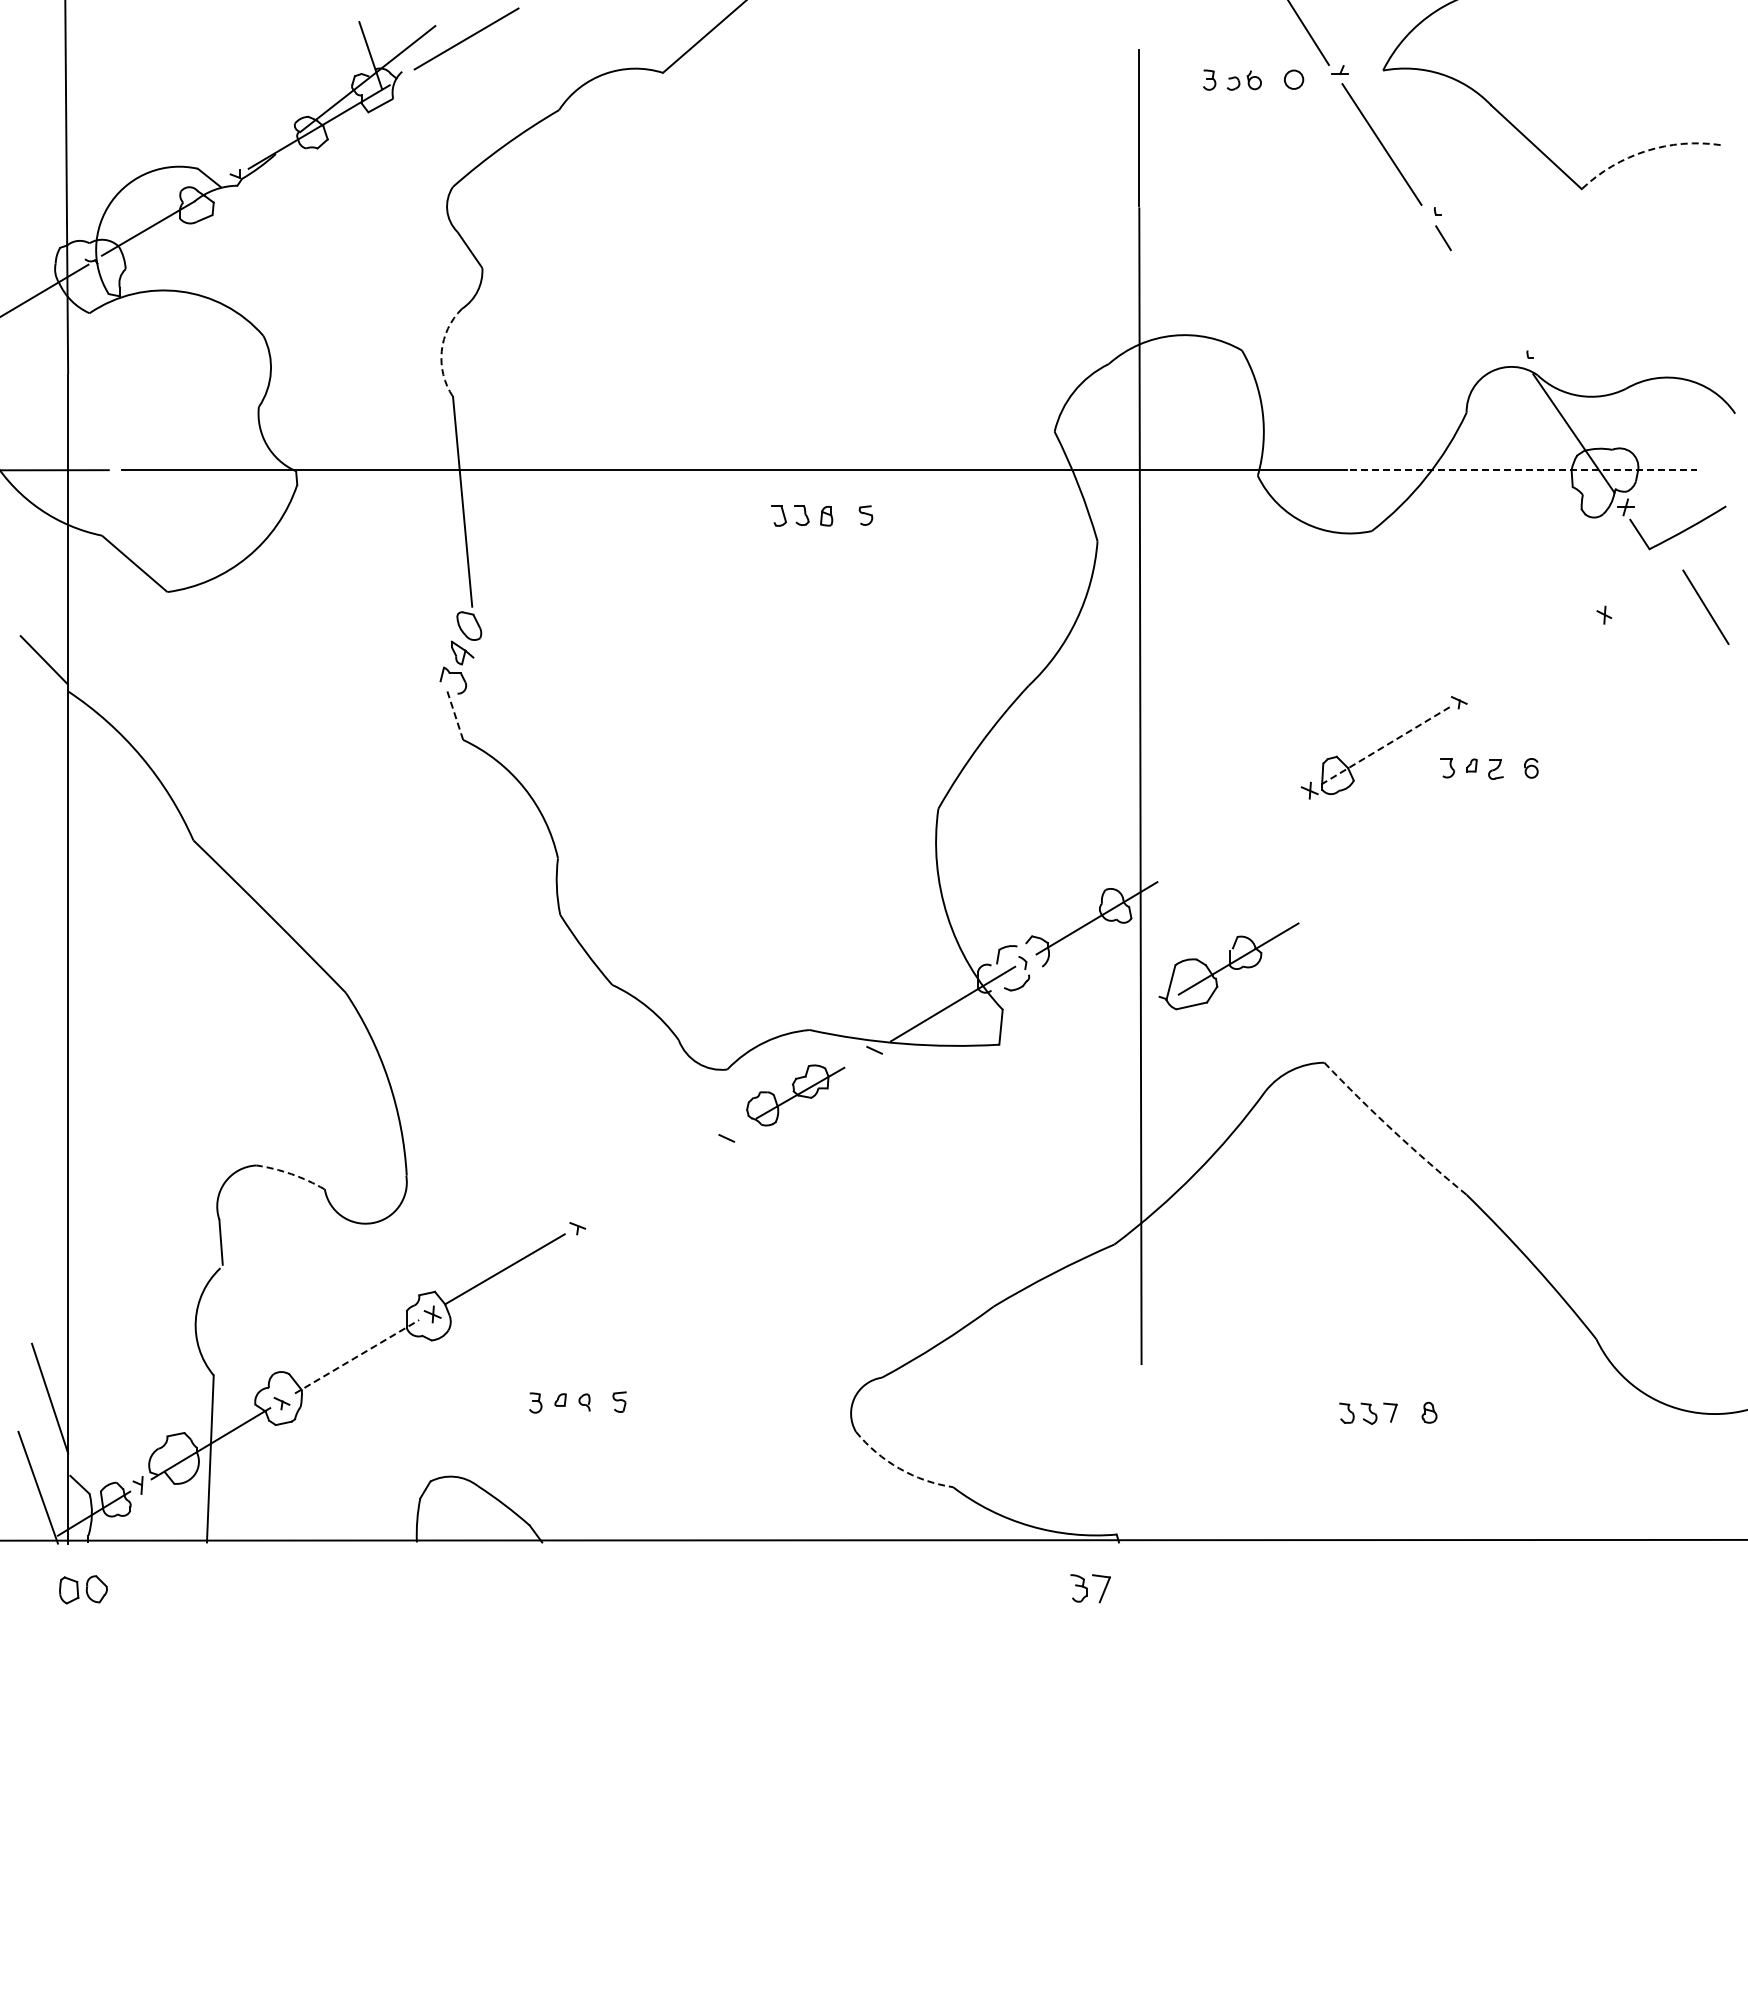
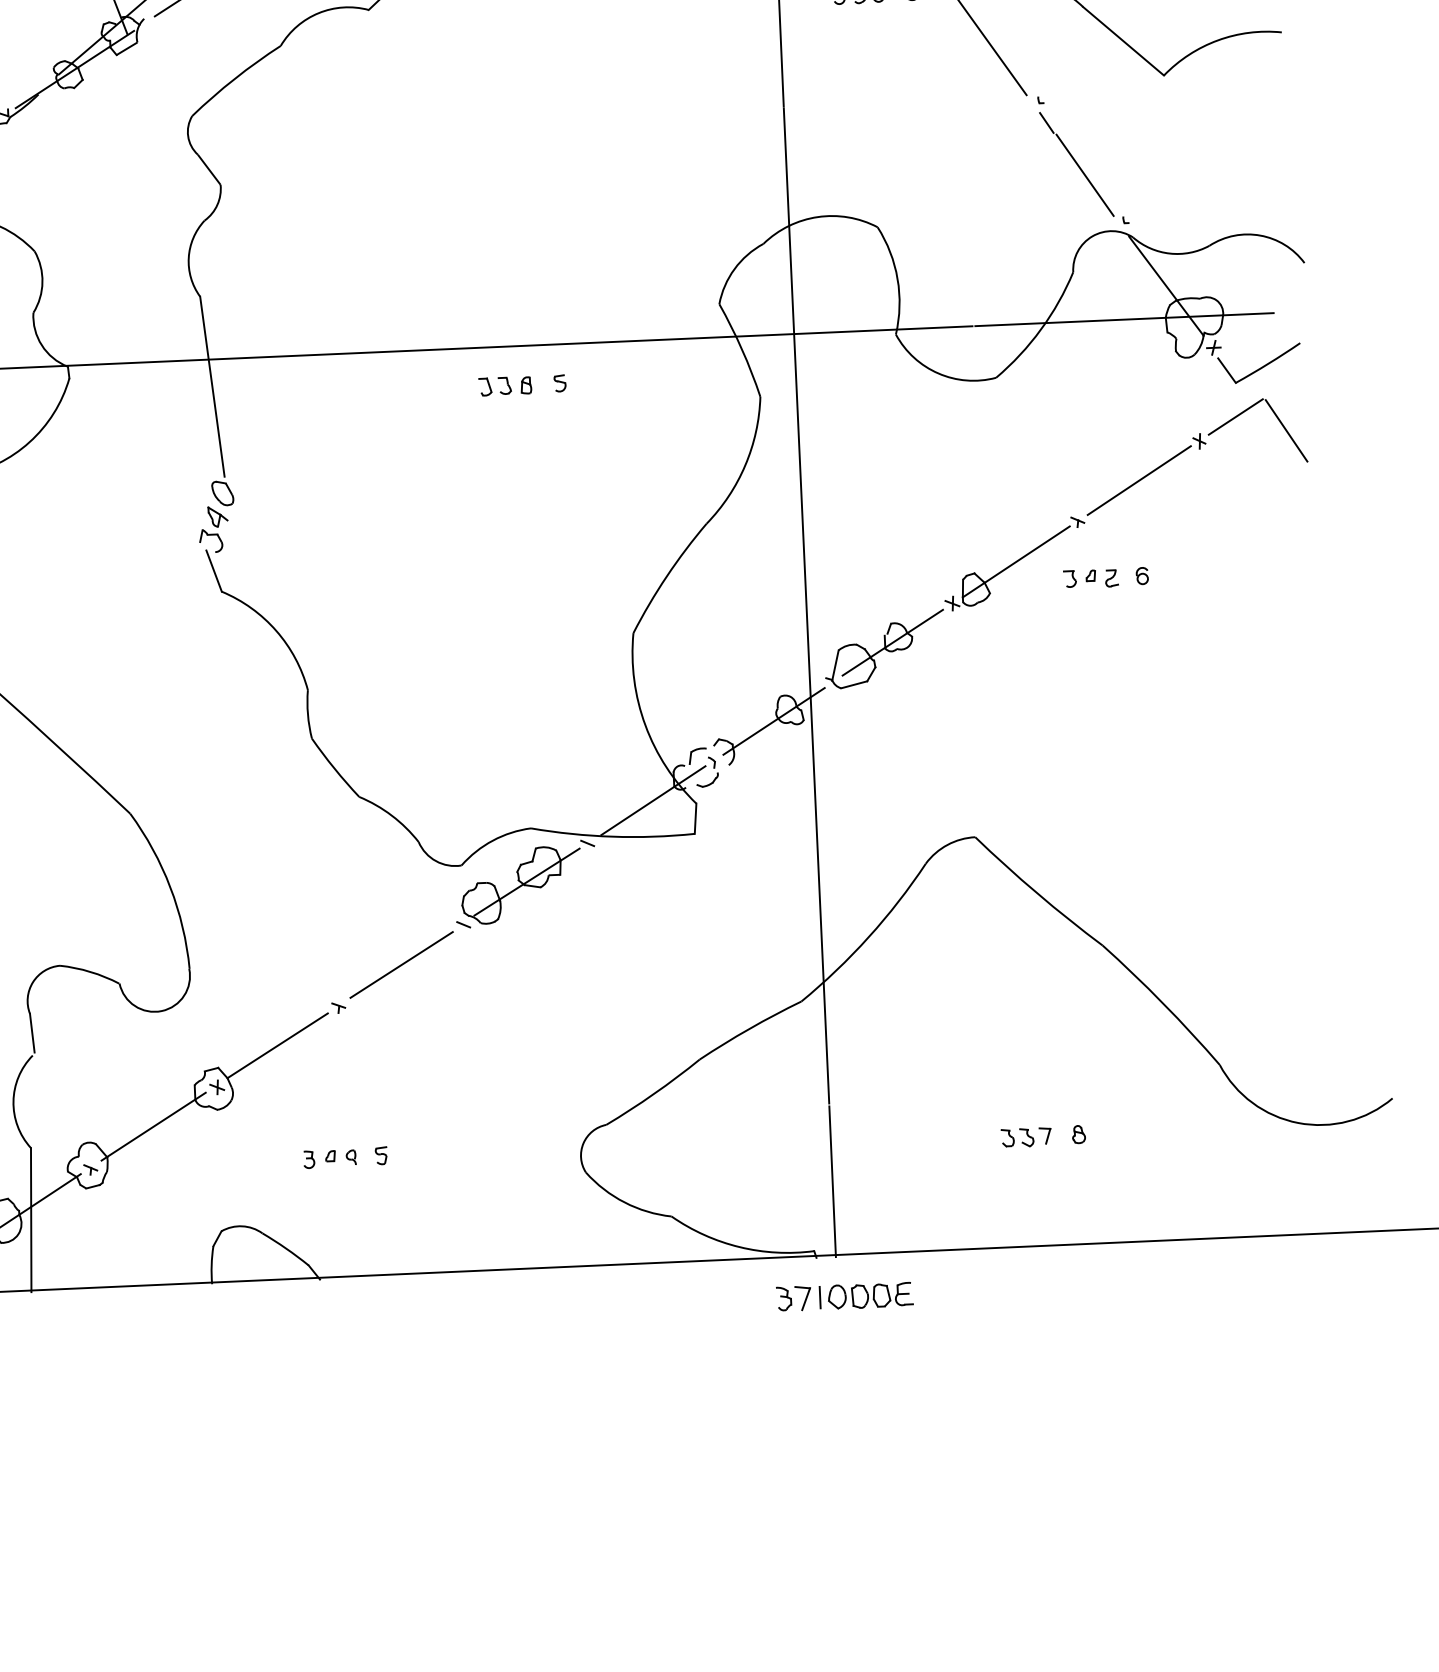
arc: (1646, 151) -> (1218, 40), dashed -> solid
line: (1485, 300) -> (1085, 175), added
arc: (441, 351) -> (188, 258), dashed -> solid
line: (1524, 470) -> (1125, 319), dashed -> solid
line: (1647, 588) -> (1235, 416), added
line: (1532, 657) -> (1139, 480), added
line: (455, 715) -> (214, 570), dashed -> solid
line: (1385, 745) -> (1015, 561), dashed -> solid
part: (1228, 966) -> (884, 649), moved
part: (795, 1095) -> (521, 885), size x1.43
arc: (1393, 1131) -> (1037, 893), dashed -> solid
arc: (291, 1174) -> (90, 972), dashed -> solid
line: (652, 1181) -> (401, 964), added
line: (357, 1356) -> (154, 1126), dashed -> solid
line: (1141, 1454) -> (832, 1181), added
arc: (899, 1468) -> (624, 1202), dashed -> solid
line: (1121, 1588) -> (820, 1297), added
part: (1179, 1588) -> (870, 1295), added

